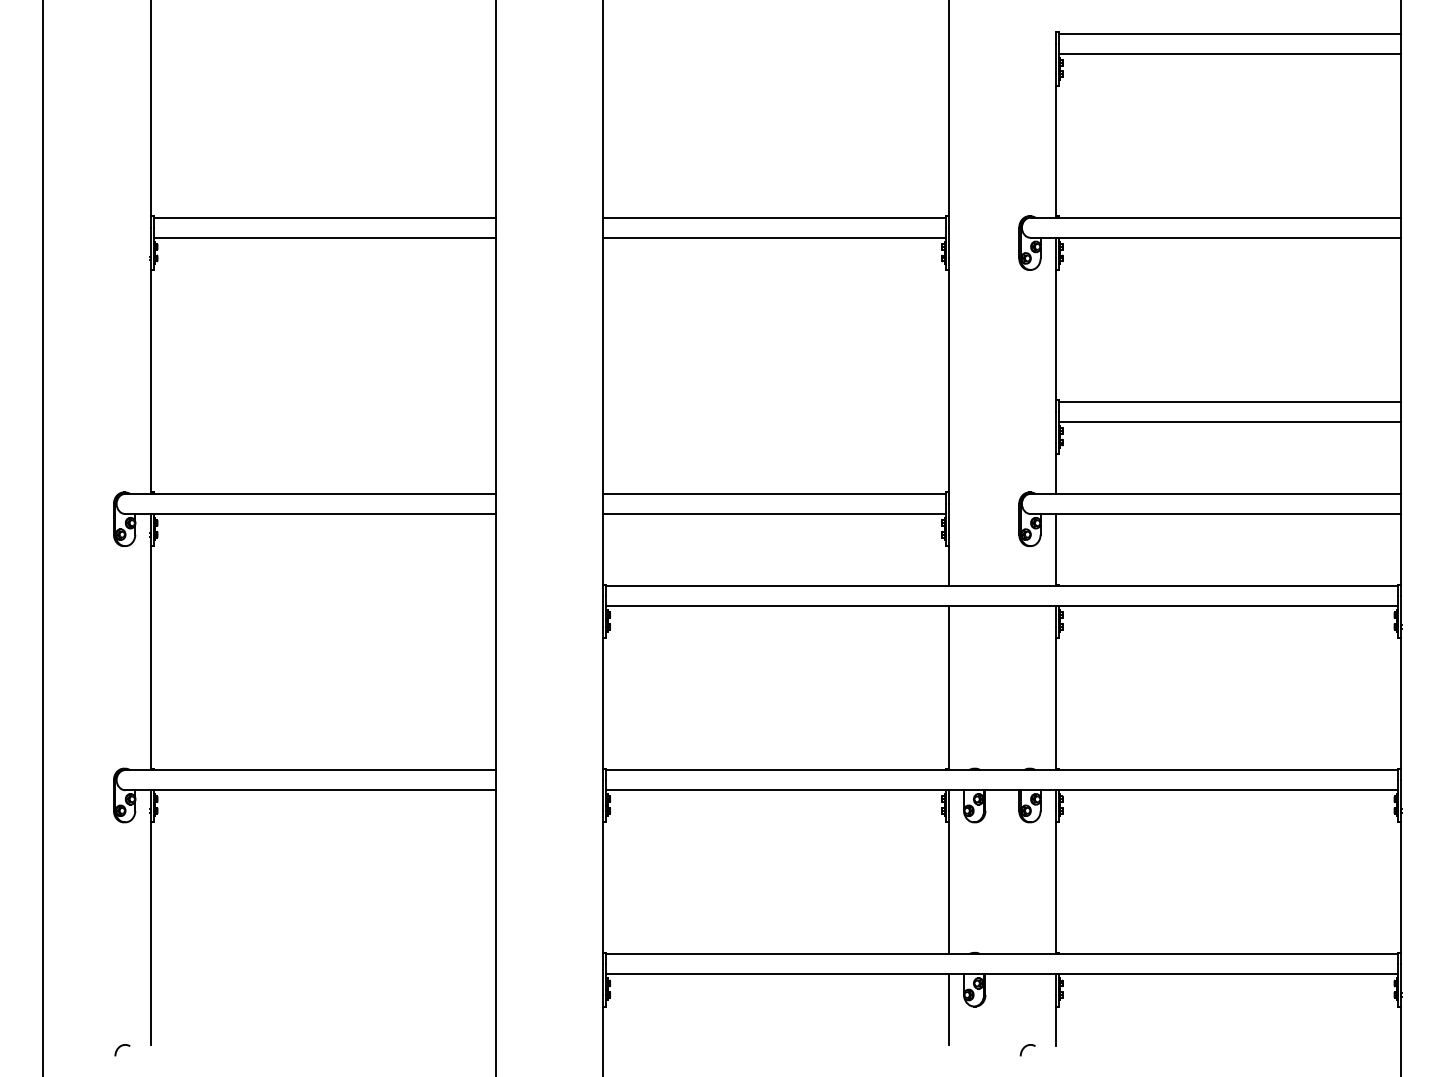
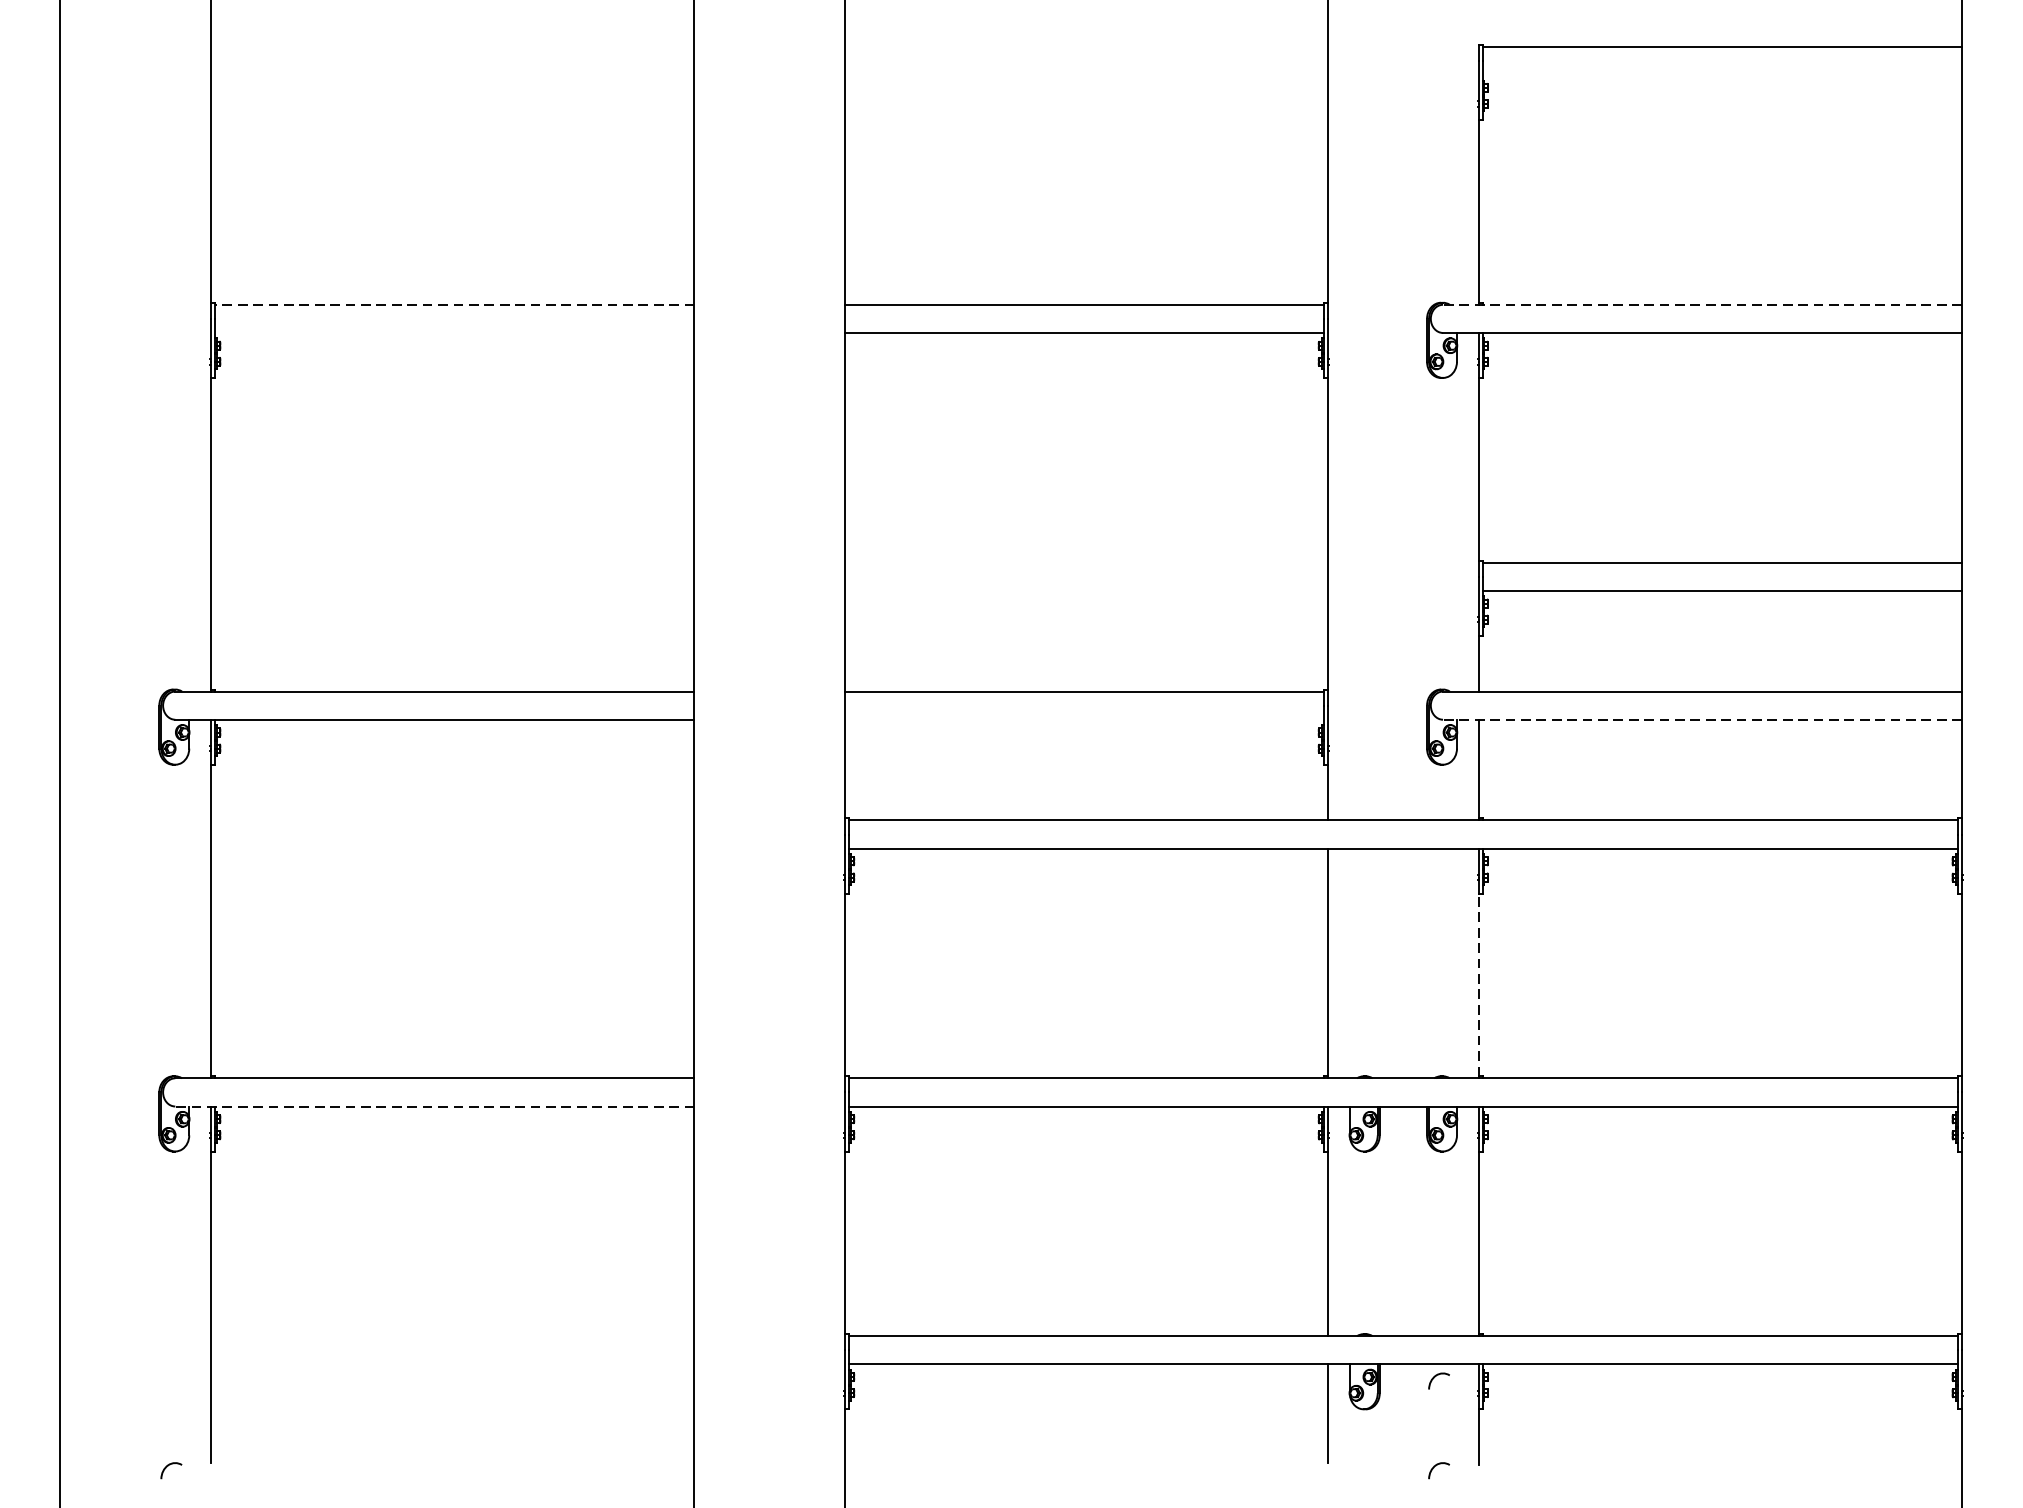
line: (1229, 53) -> (1721, 74), removed
line: (324, 217) -> (454, 304), solid -> dashed
line: (1215, 217) -> (1701, 304), solid -> dashed
line: (324, 237) -> (454, 332), removed
line: (774, 514) -> (1084, 720), removed
line: (1215, 514) -> (1701, 720), solid -> dashed
line: (1056, 702) -> (1479, 983), solid -> dashed
line: (310, 790) -> (434, 1106), solid -> dashed
curve: (1025, 983) -> (1435, 1377), added

